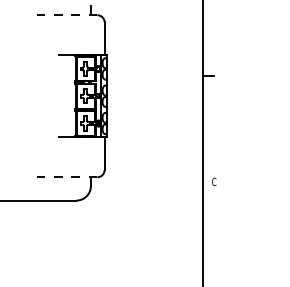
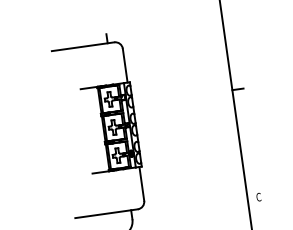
line: (67, 15) -> (83, 47), dashed -> solid
line: (66, 177) -> (106, 214), dashed -> solid

